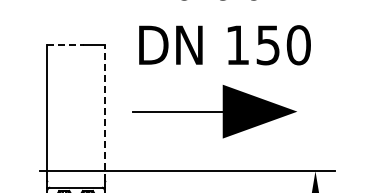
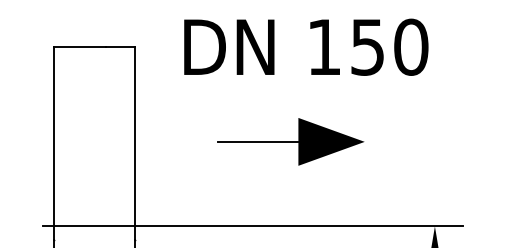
line: (66, 44) -> (80, 46), dashed -> solid
part: (213, 111) -> (289, 141), size x0.62
line: (104, 112) -> (134, 142), dashed -> solid

